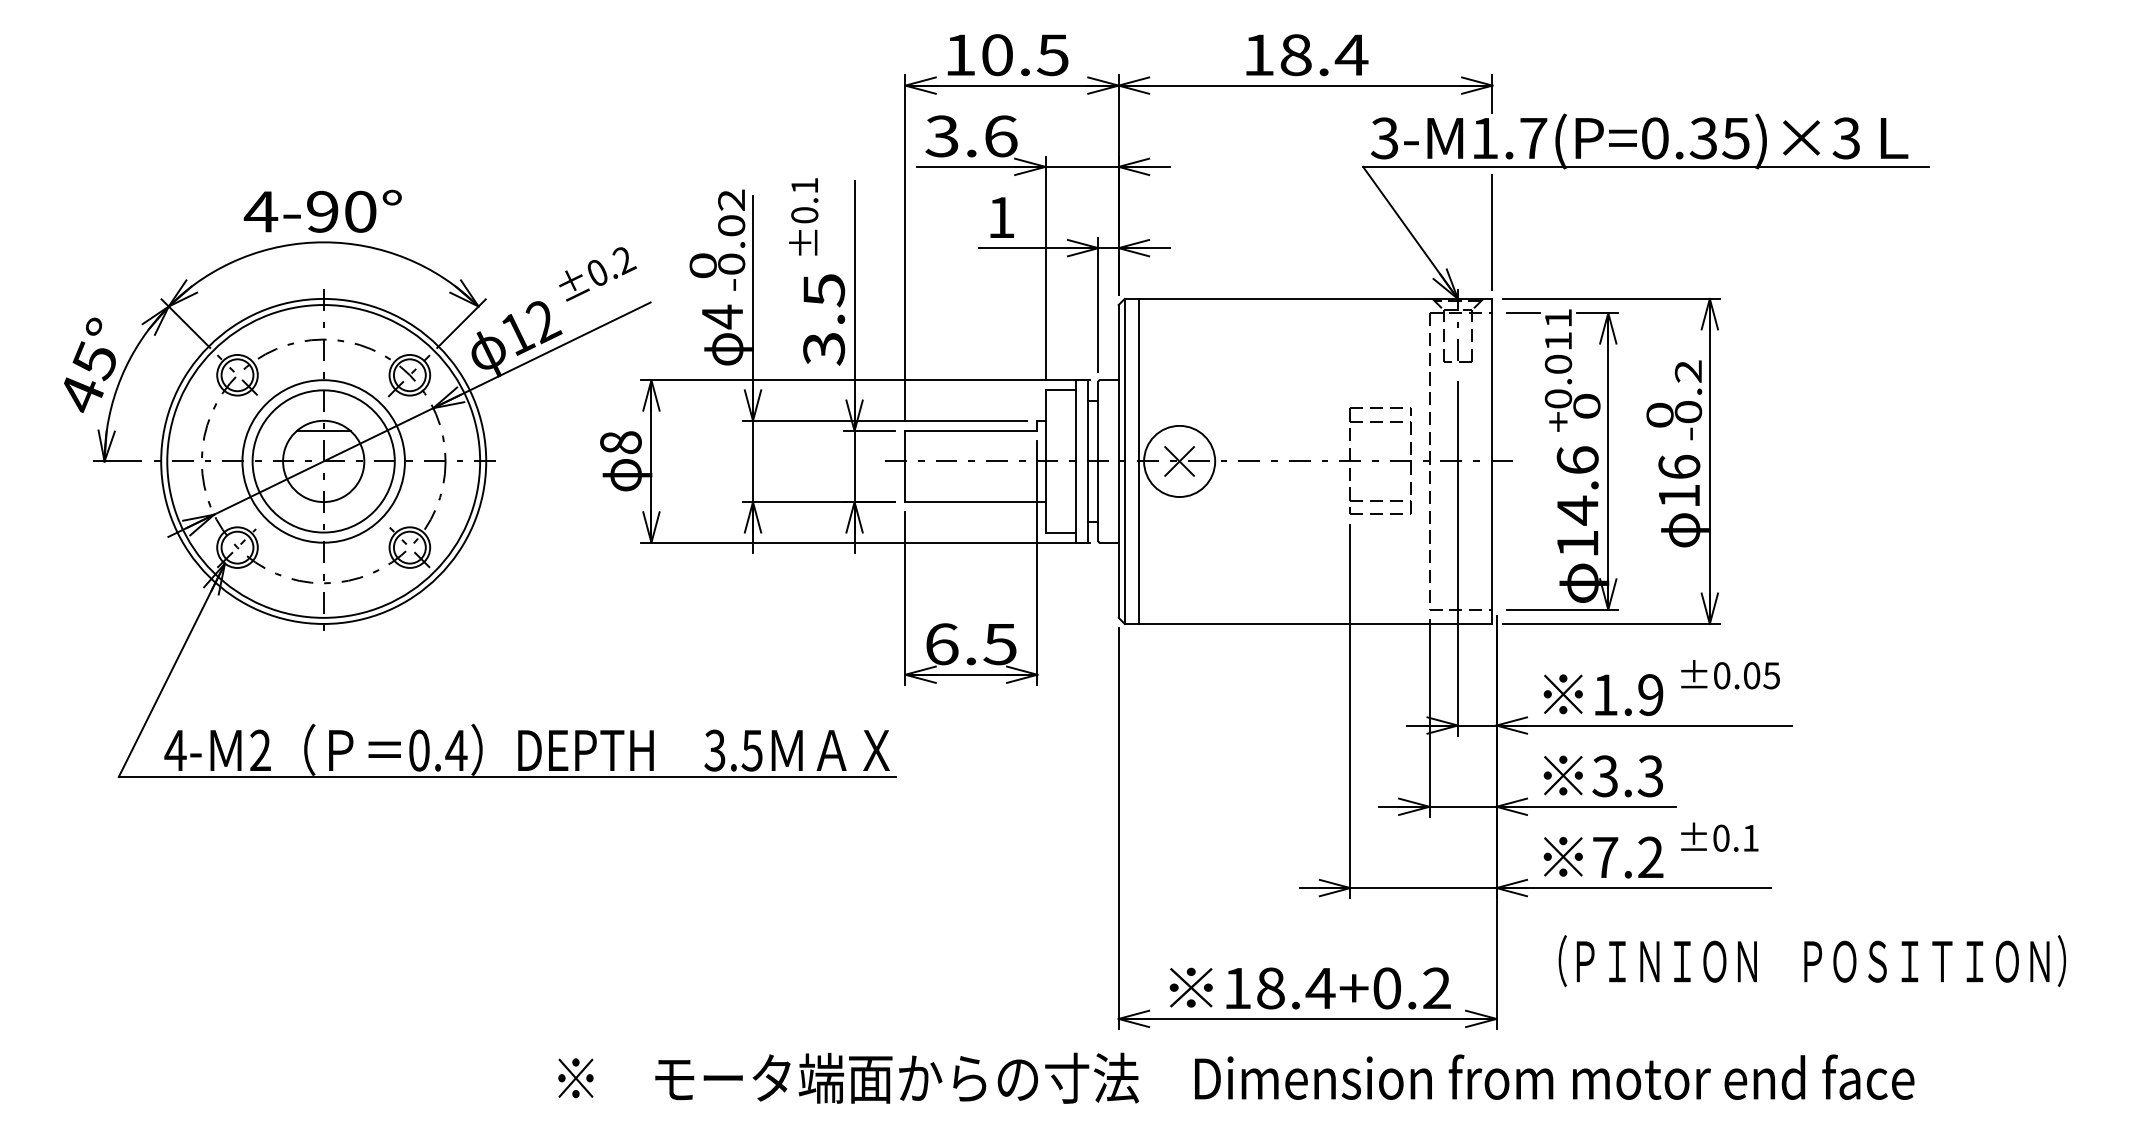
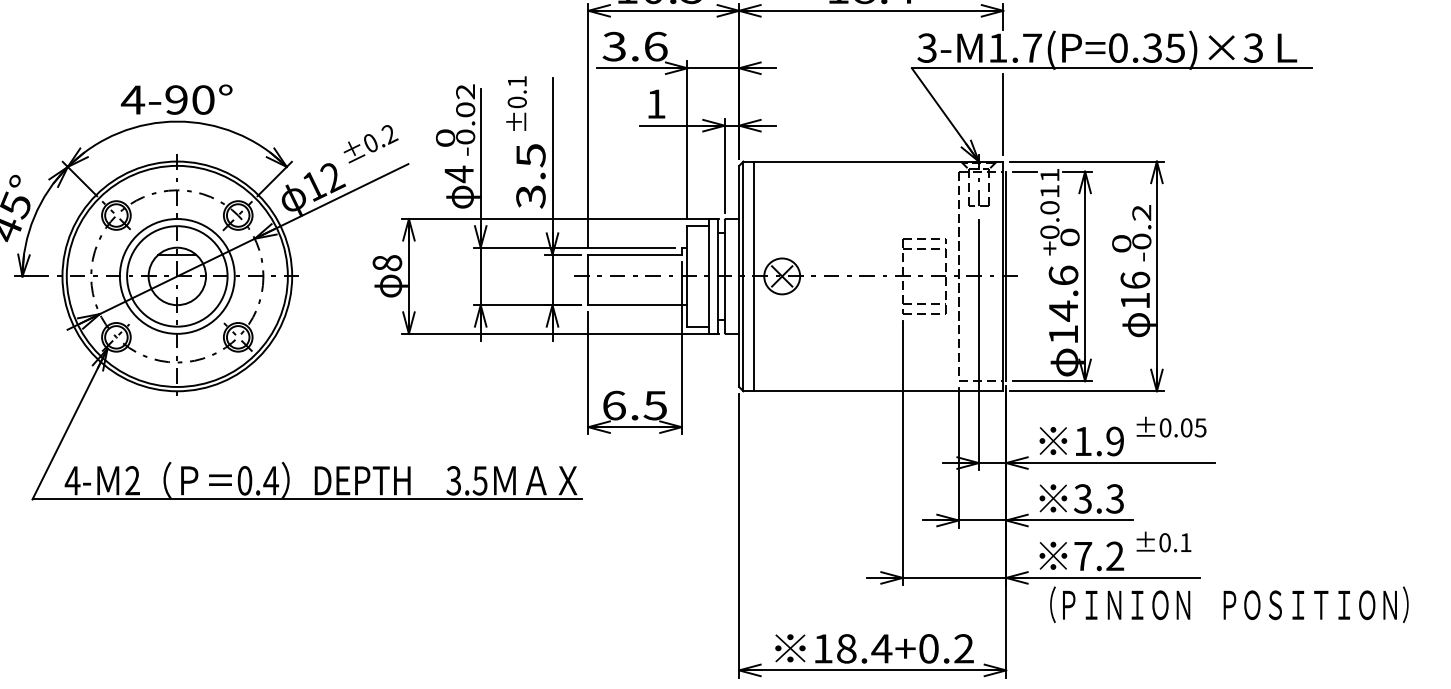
circle: (1179, 461) -> (782, 276), size x0.71
line: (1496, 461) -> (1006, 276), added
text: (1811, 961) -> (1228, 605), moved

